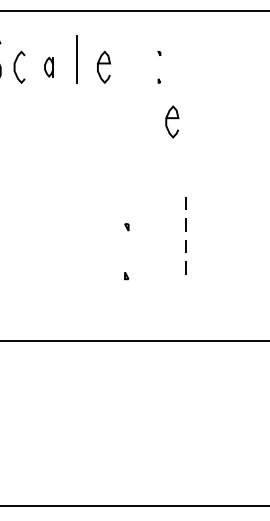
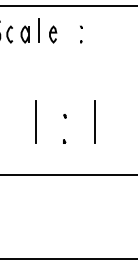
part: (48, 67) -> (24, 34), size x1.67
curve: (173, 119) -> (88, 61), removed
line: (71, 237) -> (36, 121), added
line: (186, 239) -> (95, 122), dashed -> solid

